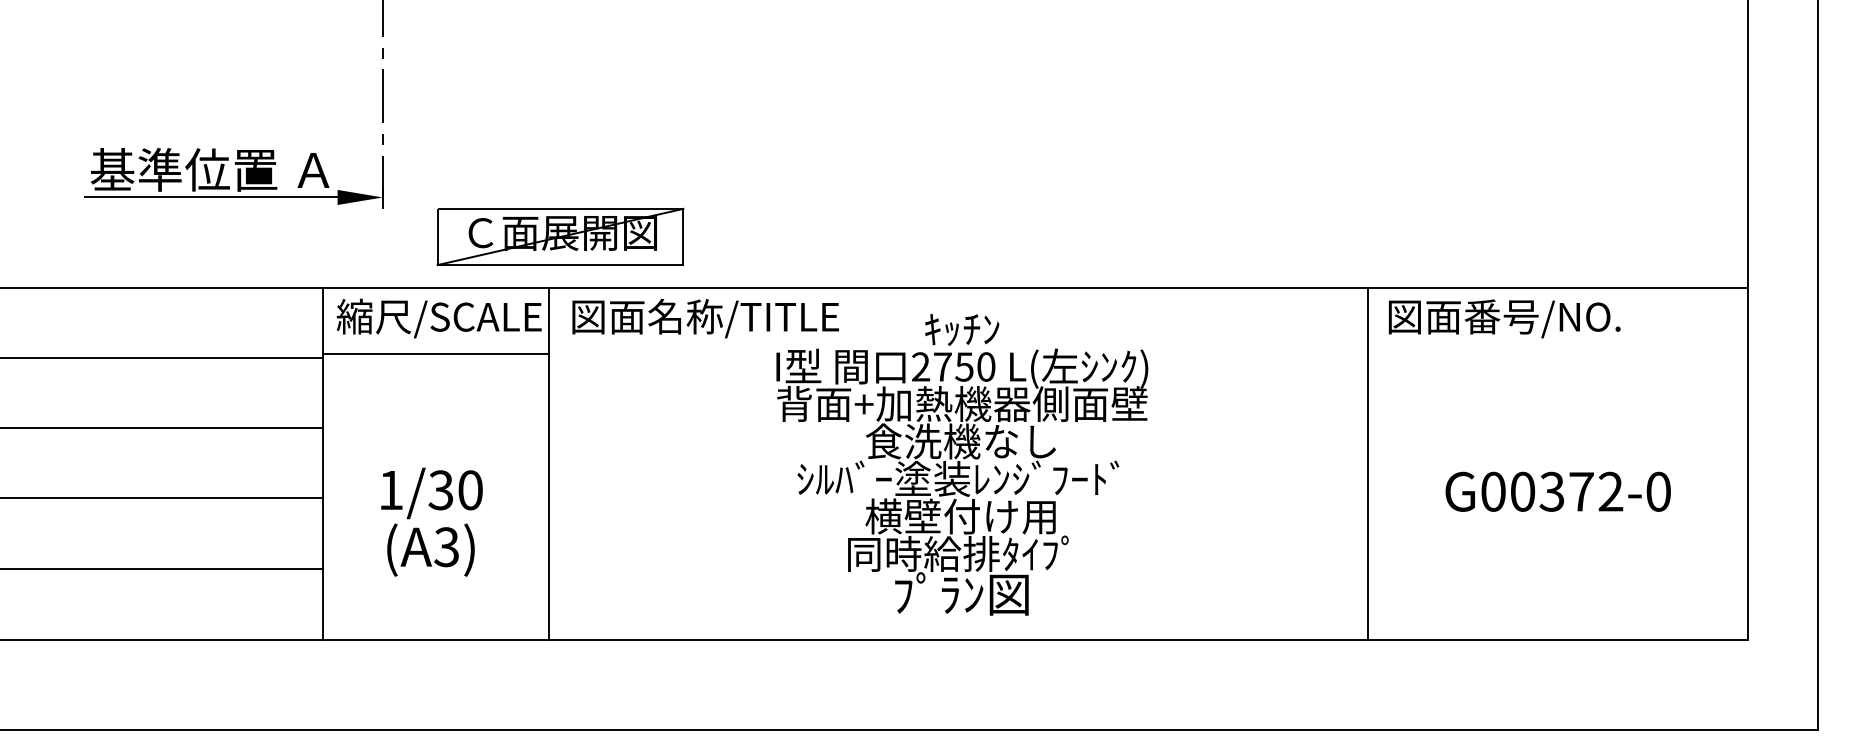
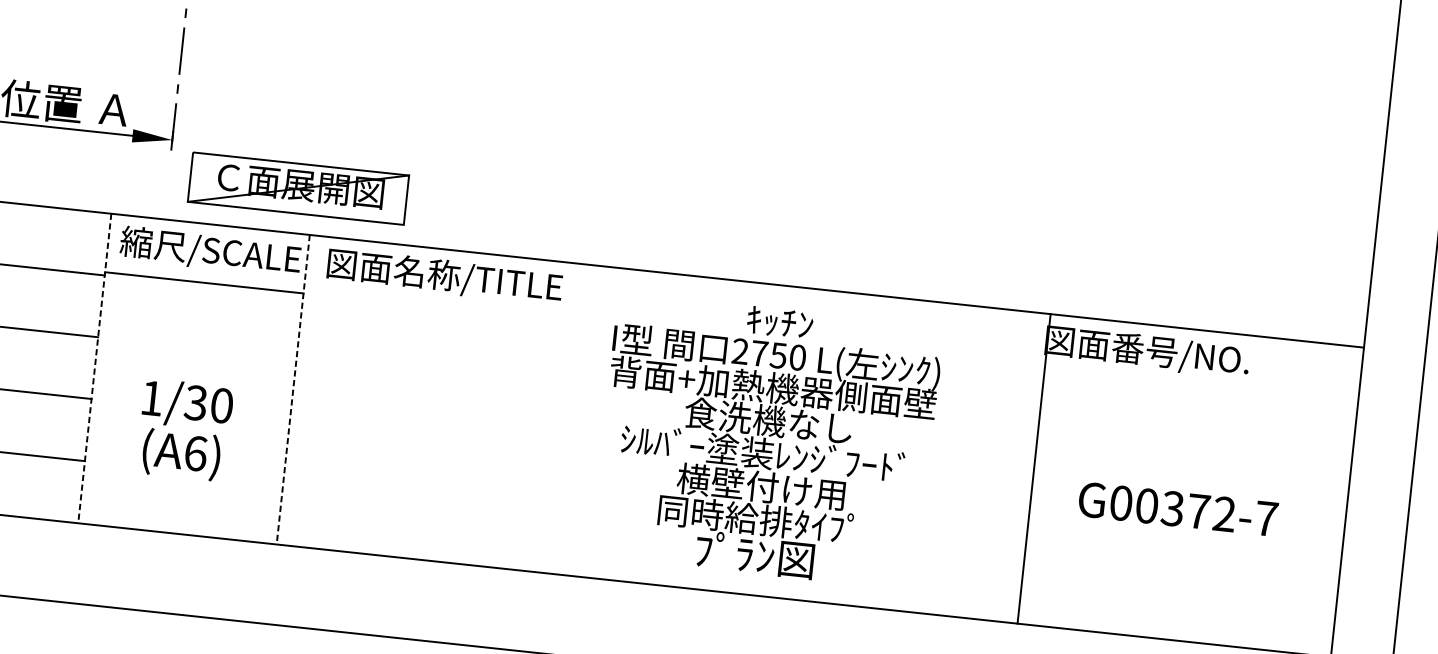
part: (560, 236) -> (298, 188), moved
line: (1368, 463) -> (1034, 468), moved
line: (323, 464) -> (95, 369), solid -> dashed
line: (548, 464) -> (292, 390), solid -> dashed
text: (962, 464) -> (767, 441), moved
text: (1658, 491) -> (1266, 518), G00372-0 -> G00372-7
text: (446, 547) -> (195, 453), (A3) -> (A6)

